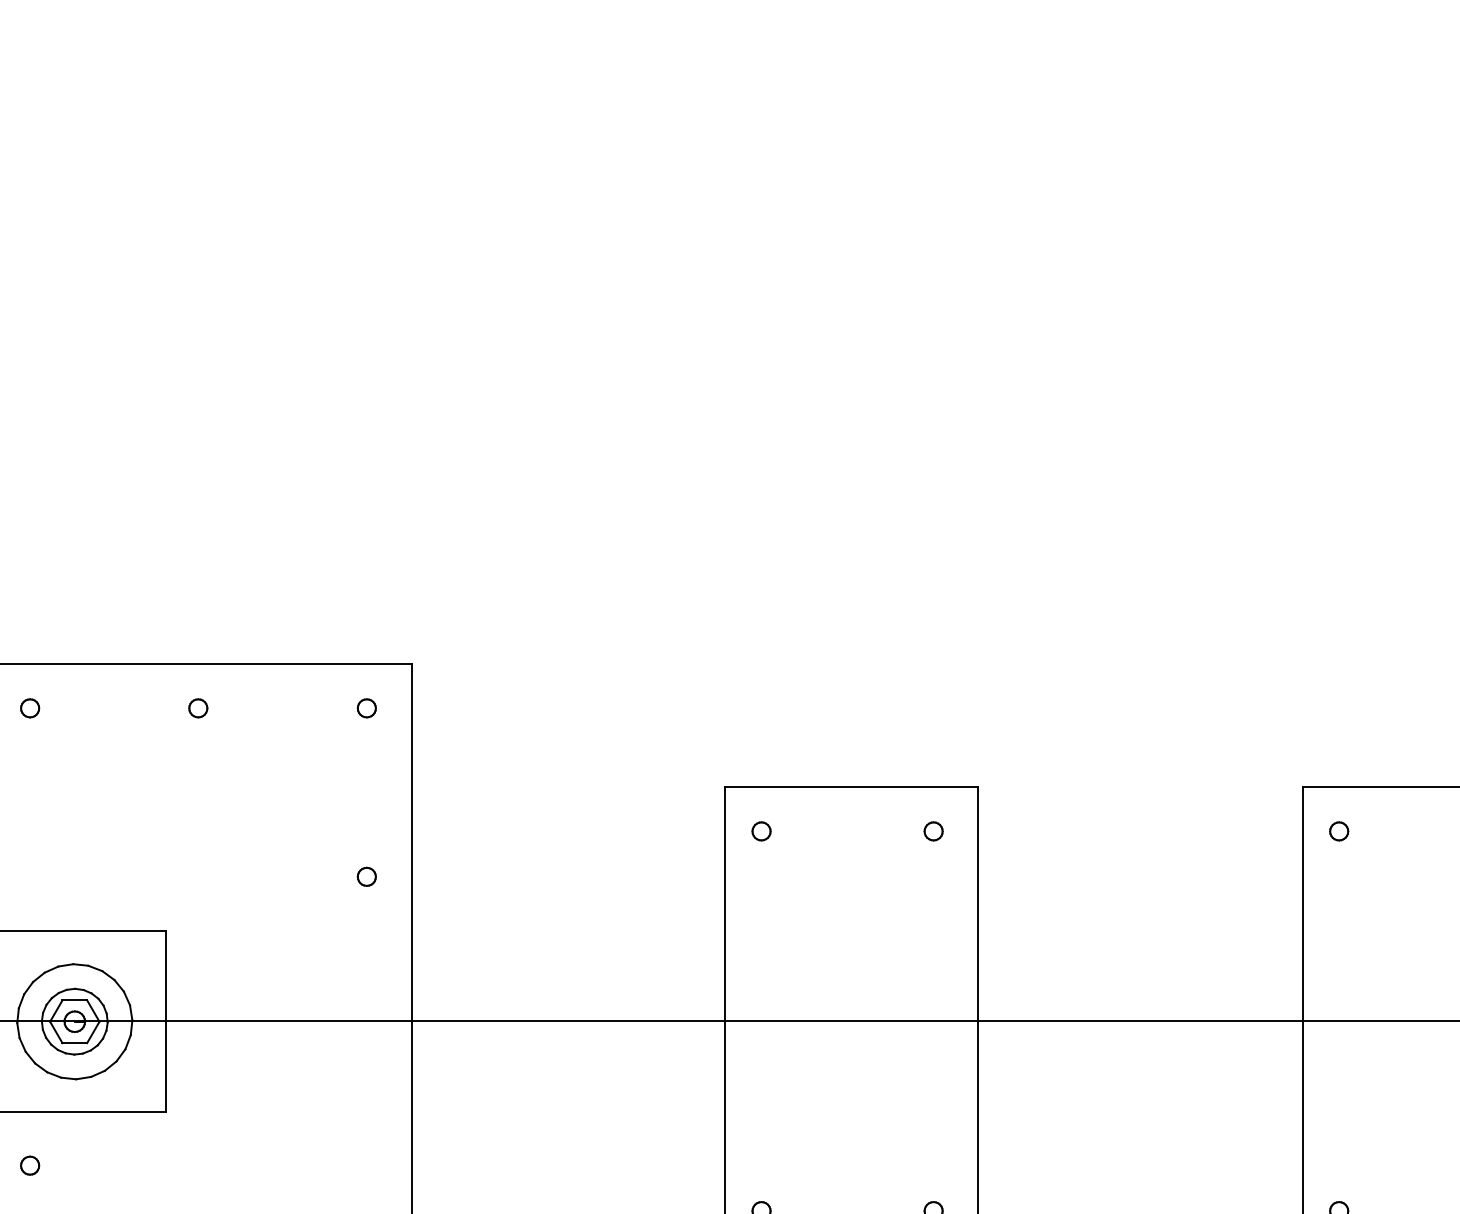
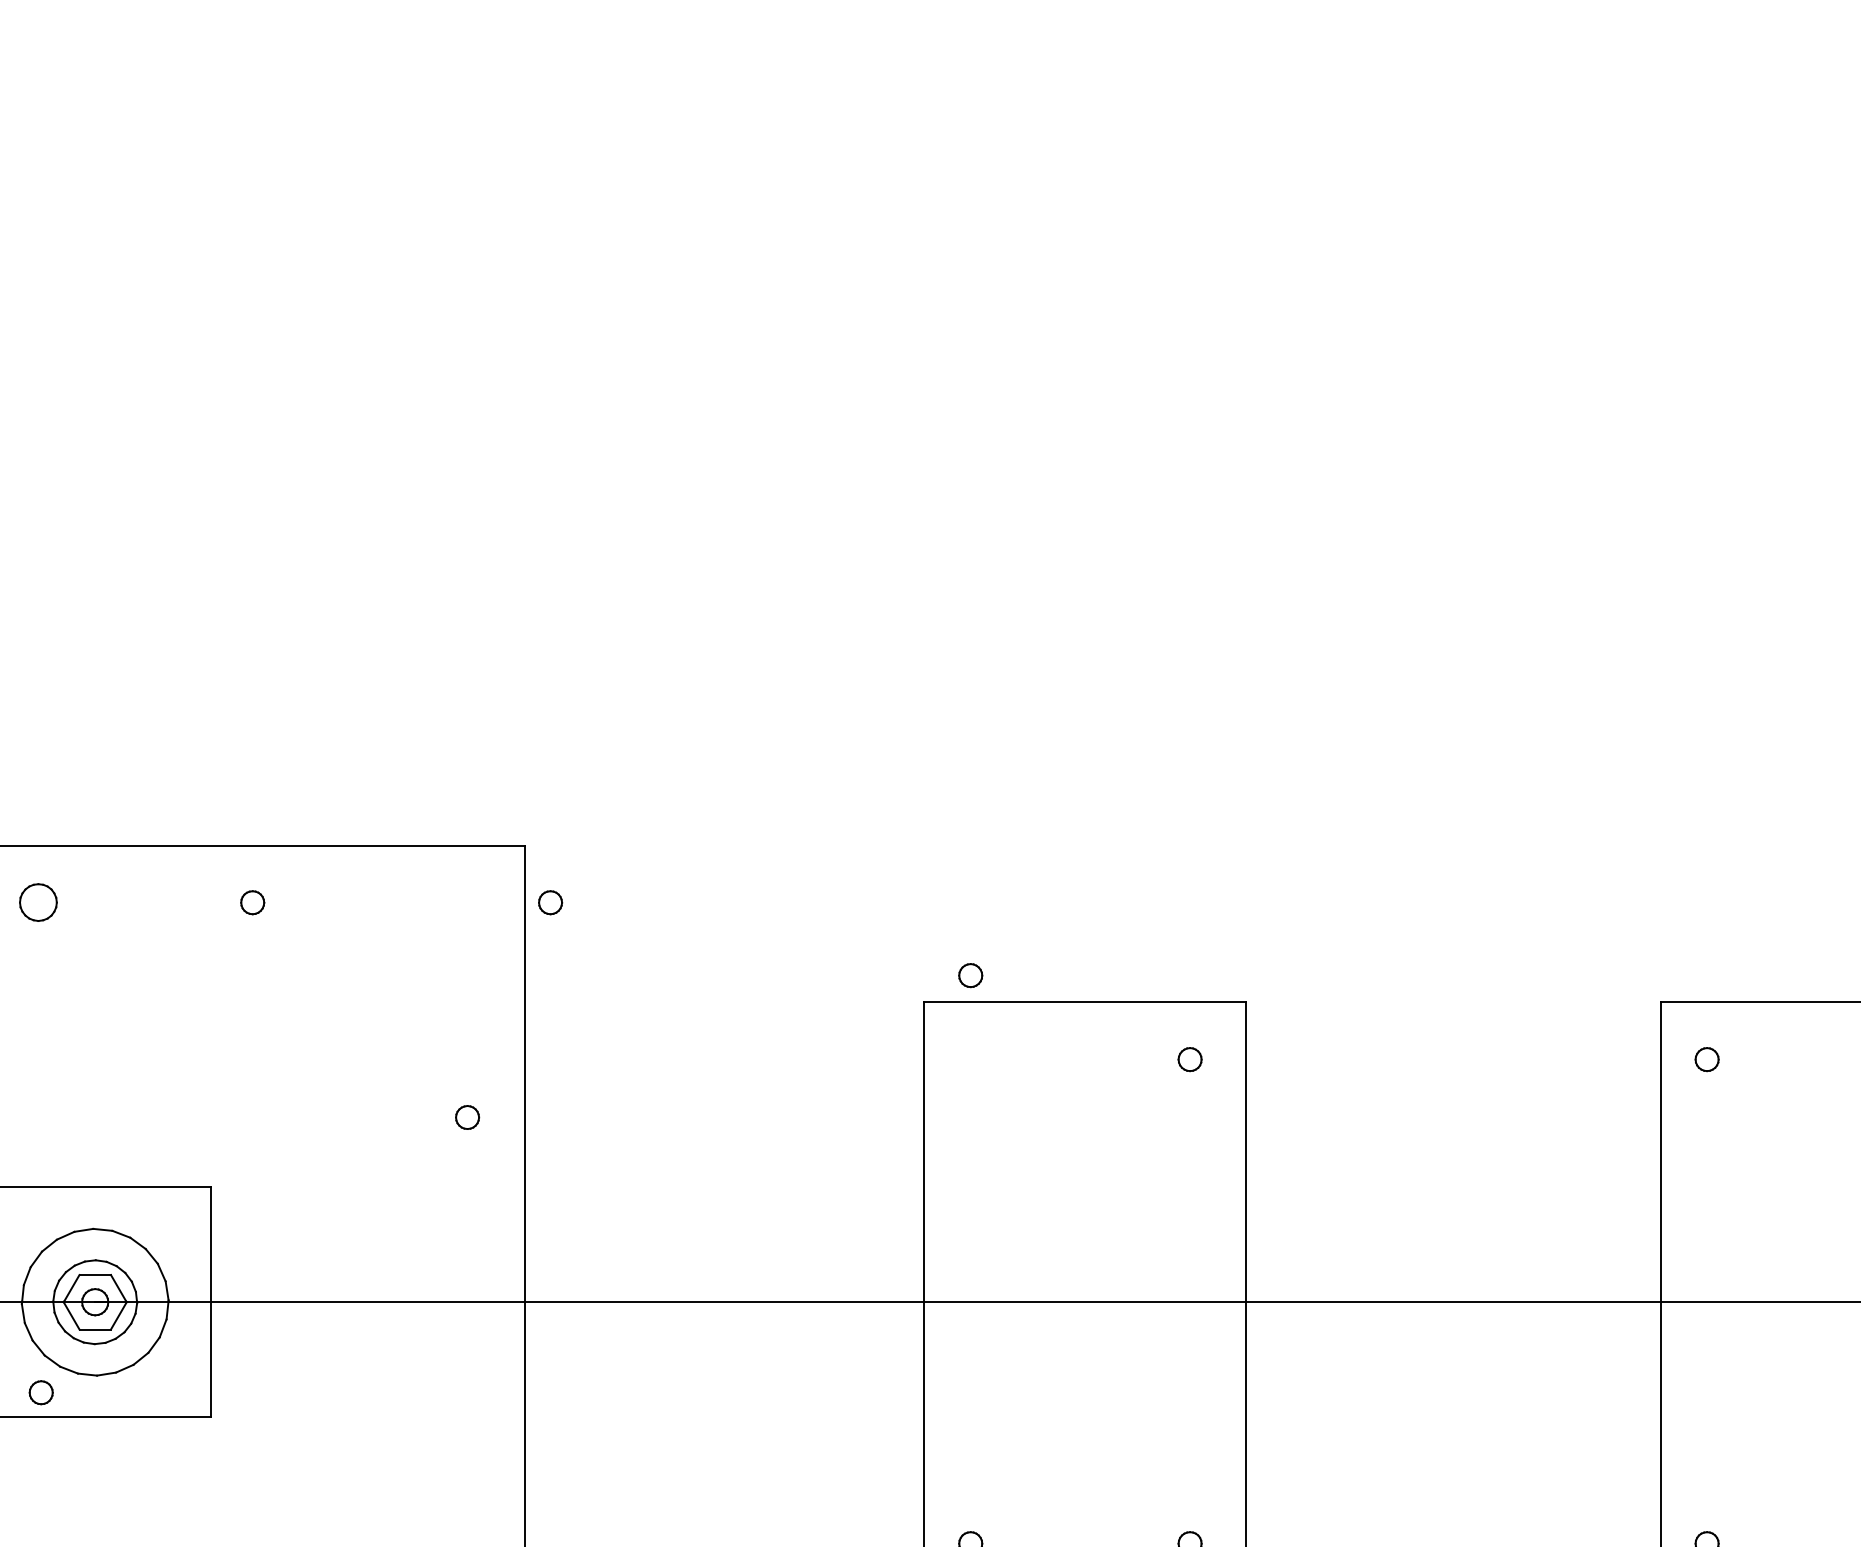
part: (29, 708) -> (37, 902), size x1.6
part: (366, 708) -> (550, 902), moved
part: (761, 831) -> (970, 975), moved
part: (29, 1165) -> (40, 1392), moved

